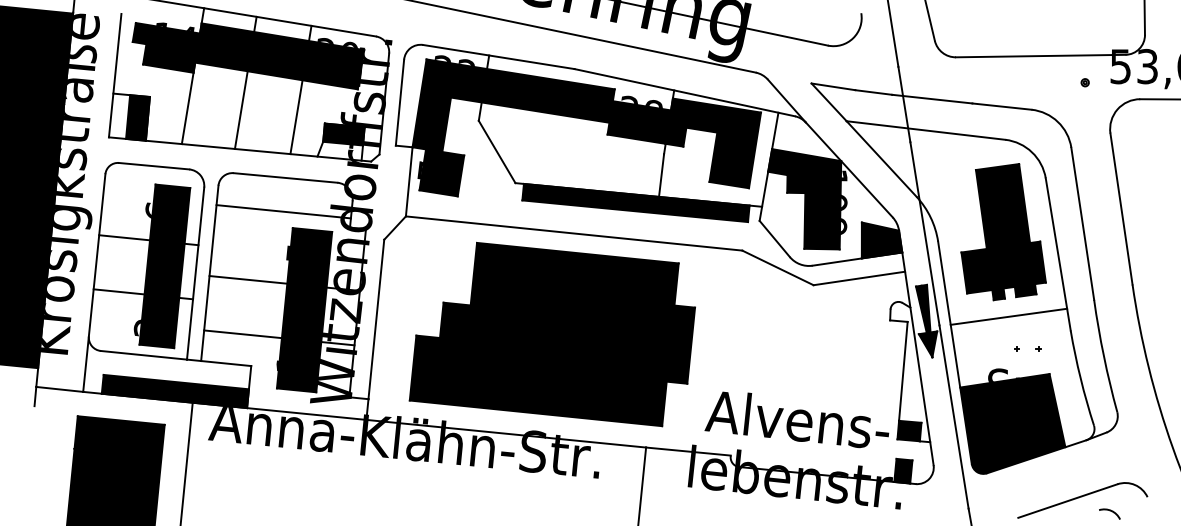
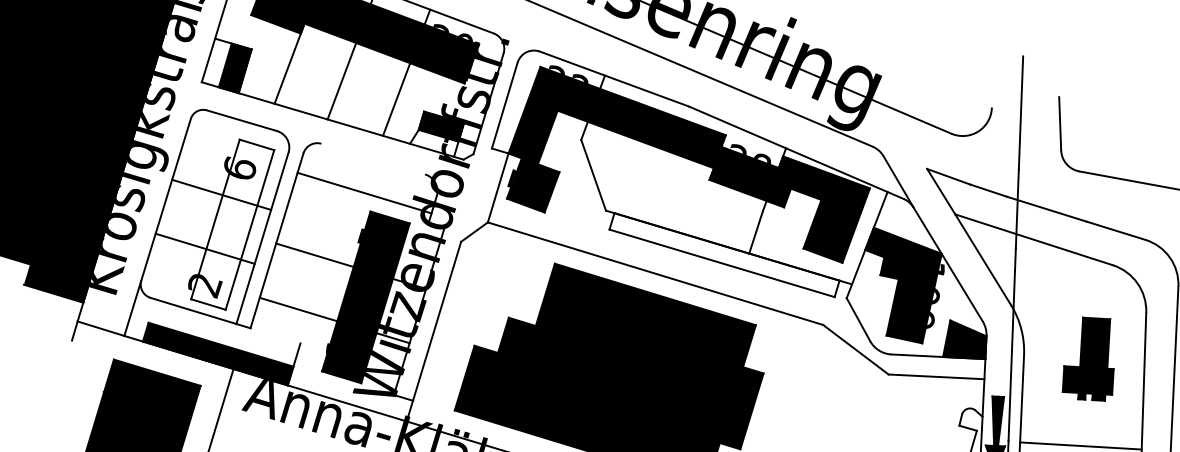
line: (285, 177) -> (373, 158), removed
fill: (635, 202) -> (724, 254), removed
part: (1003, 232) -> (1092, 359), size x0.6
fill: (164, 266) -> (232, 224), removed
line: (226, 363) -> (275, 335), removed

